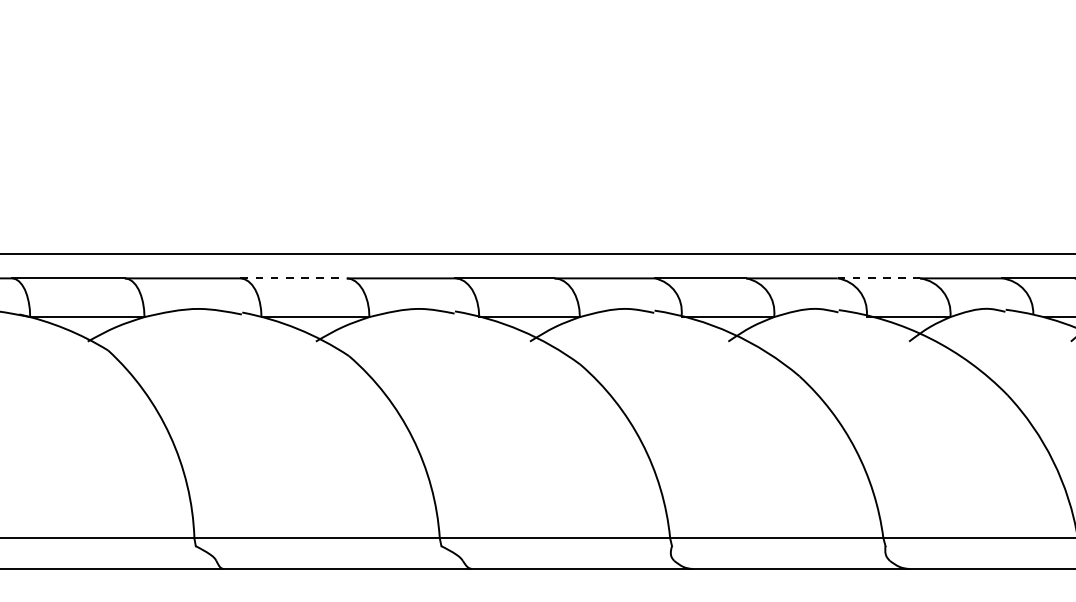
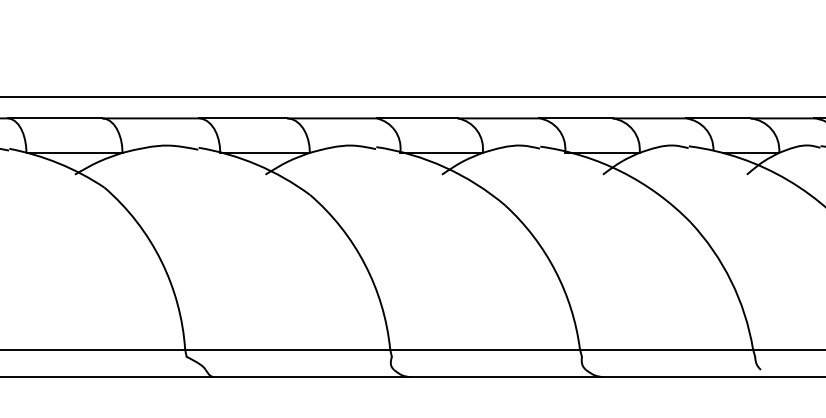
line: (294, 278) -> (55, 118), dashed -> solid
line: (879, 278) -> (576, 118), dashed -> solid

